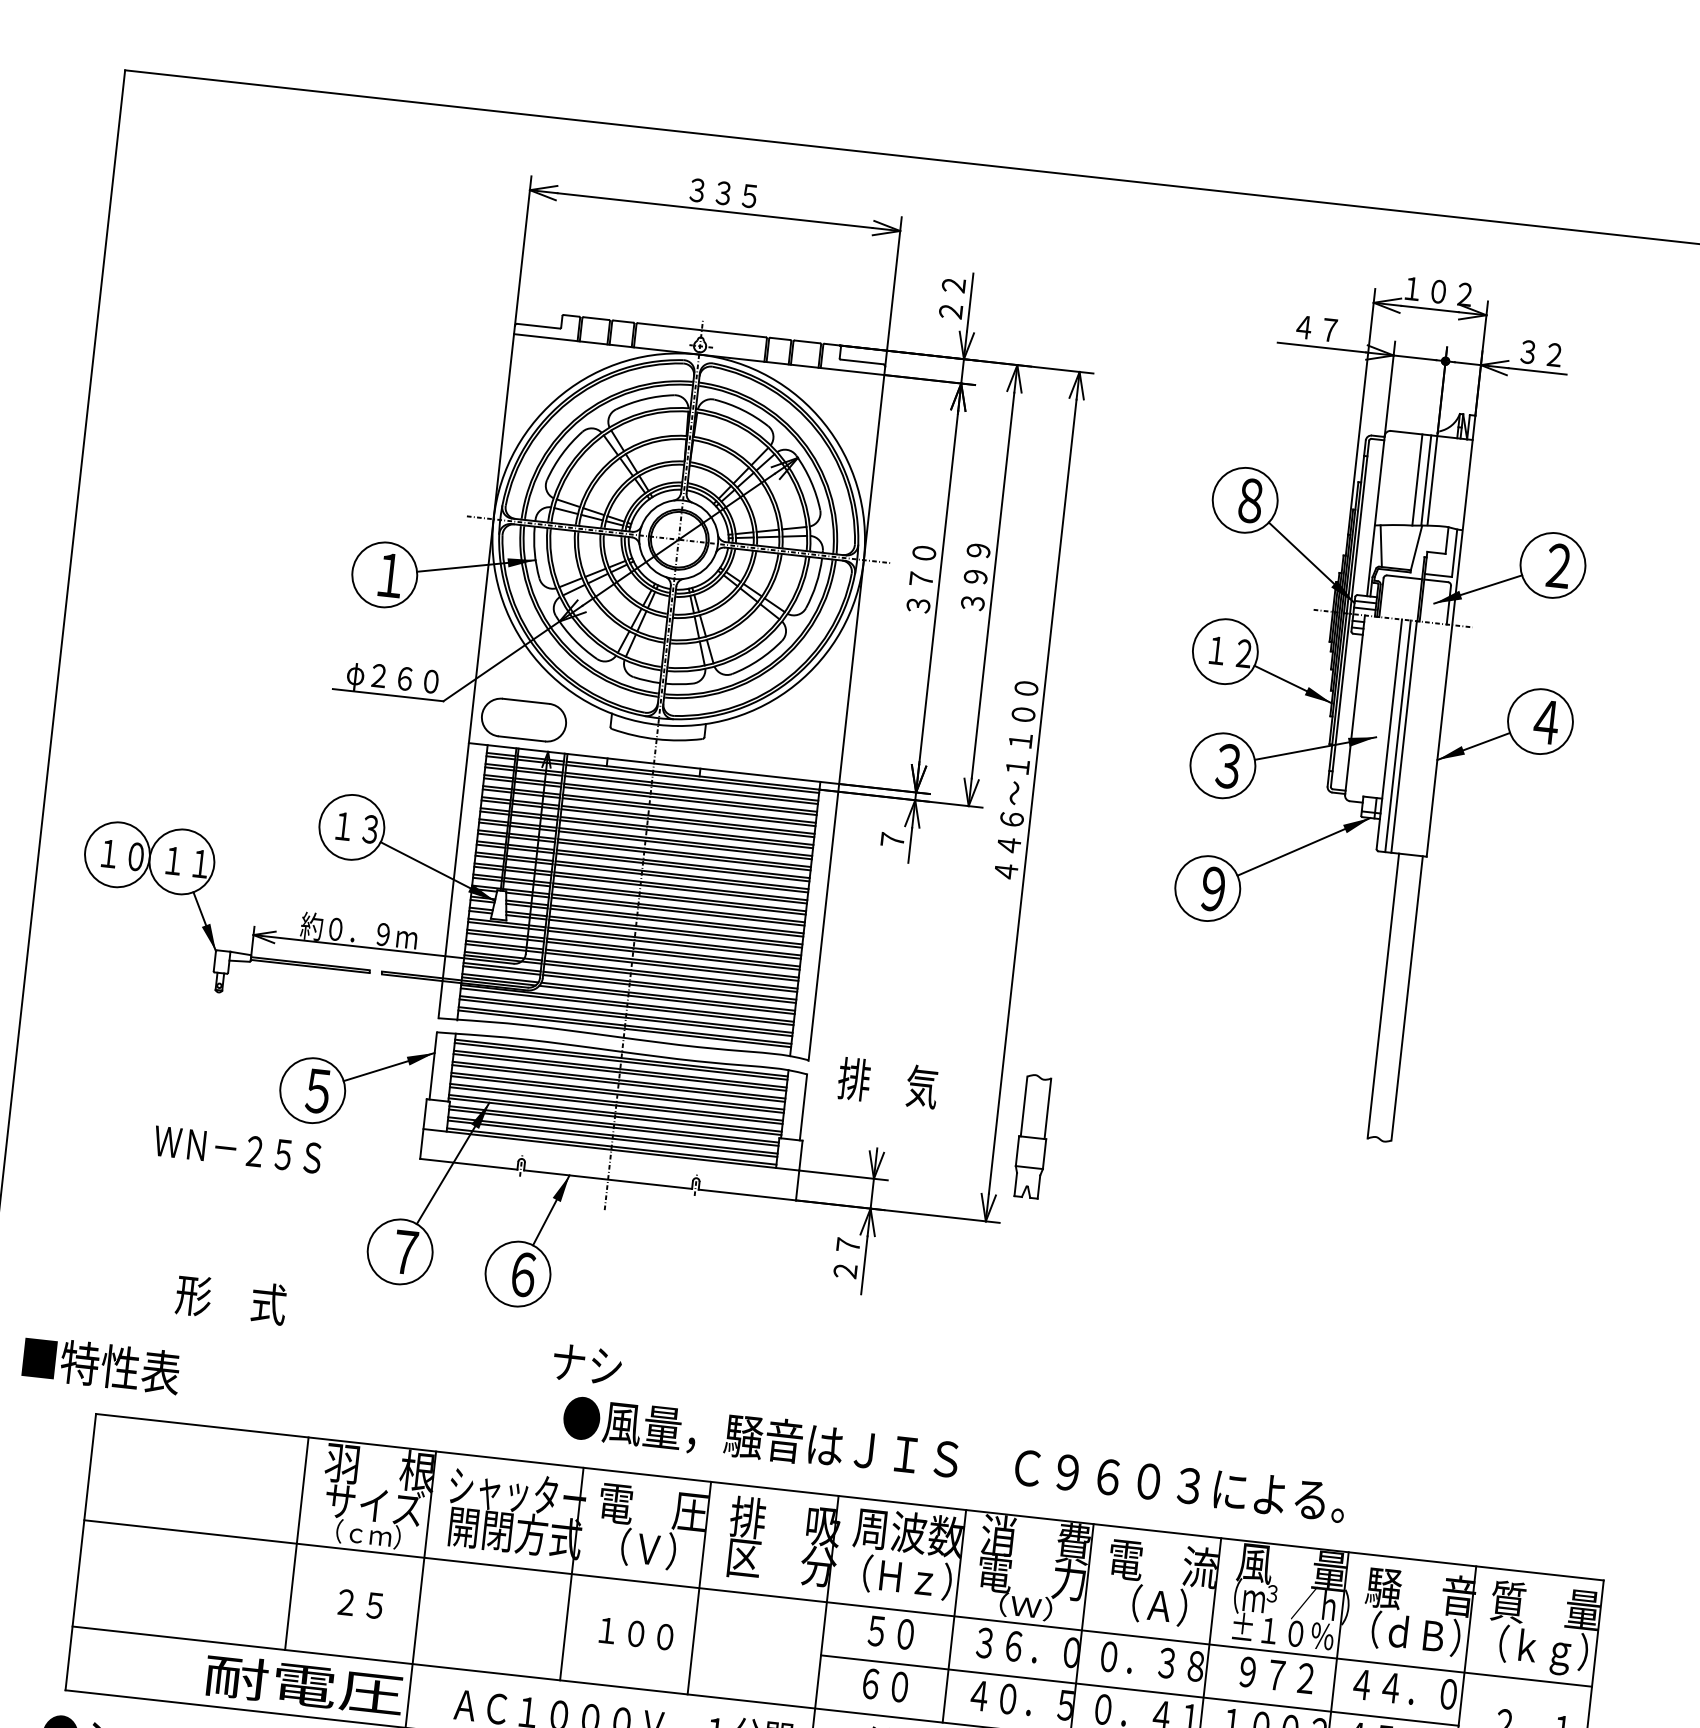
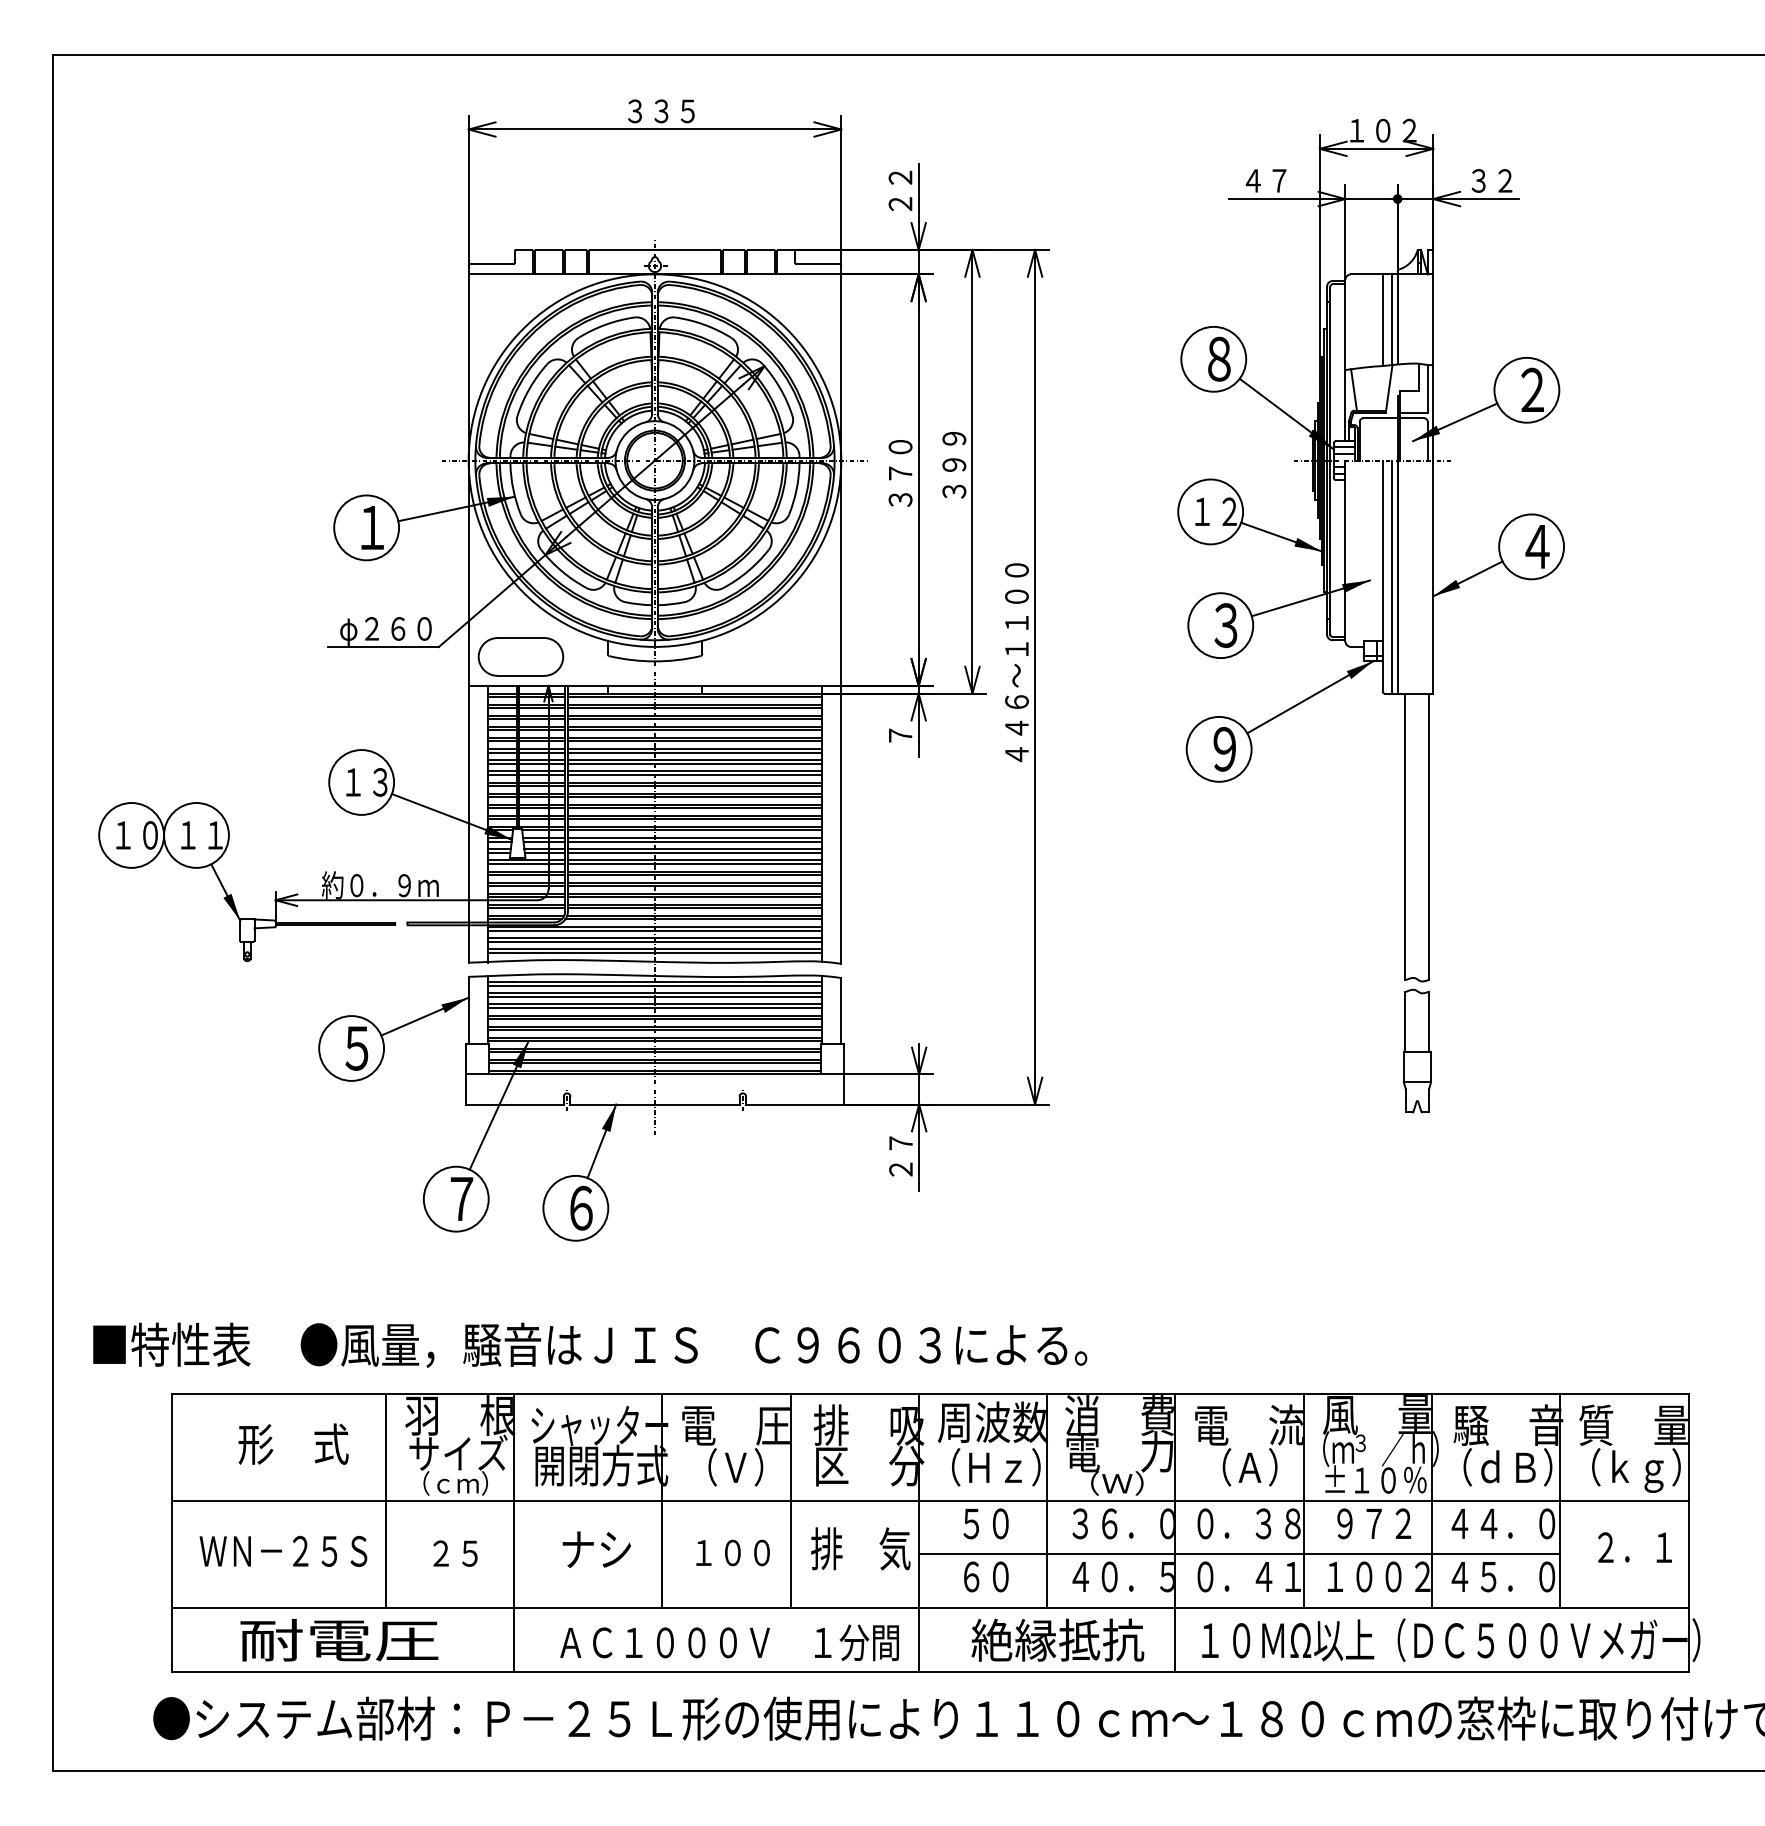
text: (887, 1082) -> (860, 1548), moved
part: (1031, 1135) -> (1416, 1050), moved
text: (237, 1148) -> (283, 1550), moved
text: (231, 1298) -> (293, 1443), moved
text: (587, 1364) -> (596, 1549), moved
text: (953, 1459) -> (693, 1344), moved
text: (304, 1685) -> (339, 1640), moved

